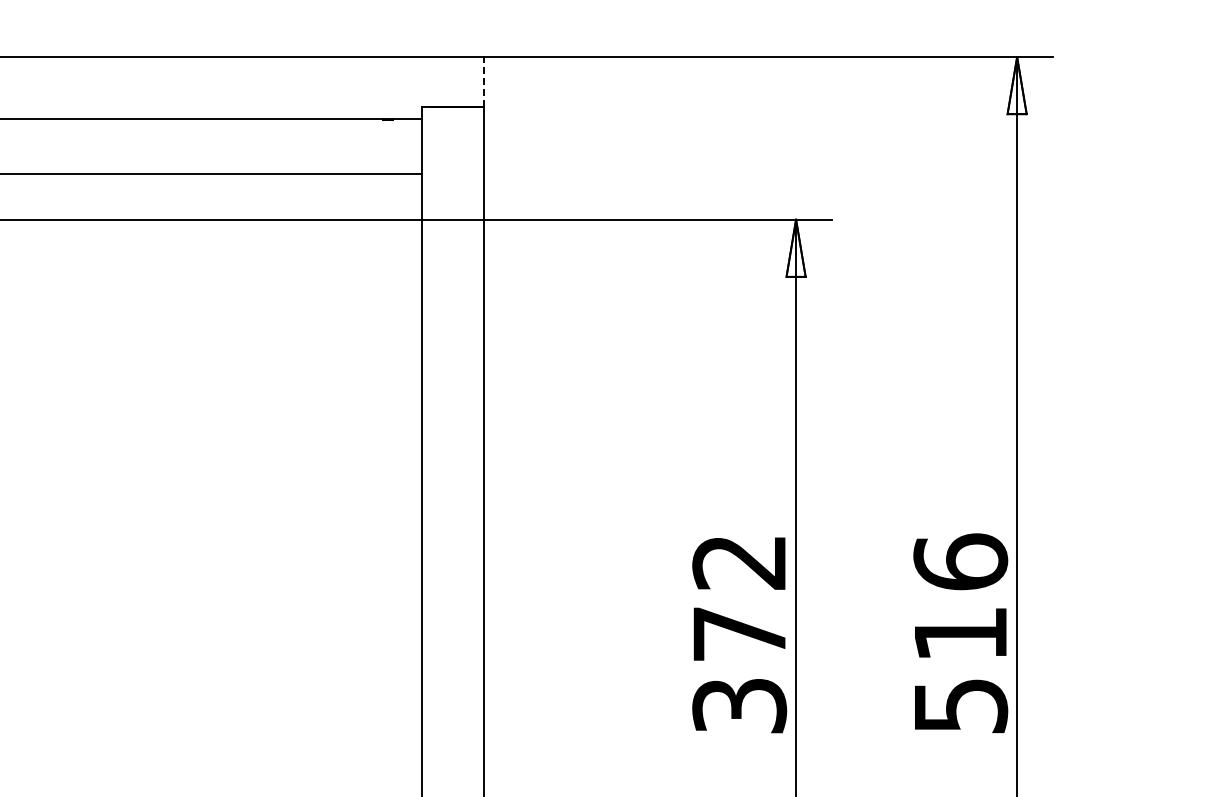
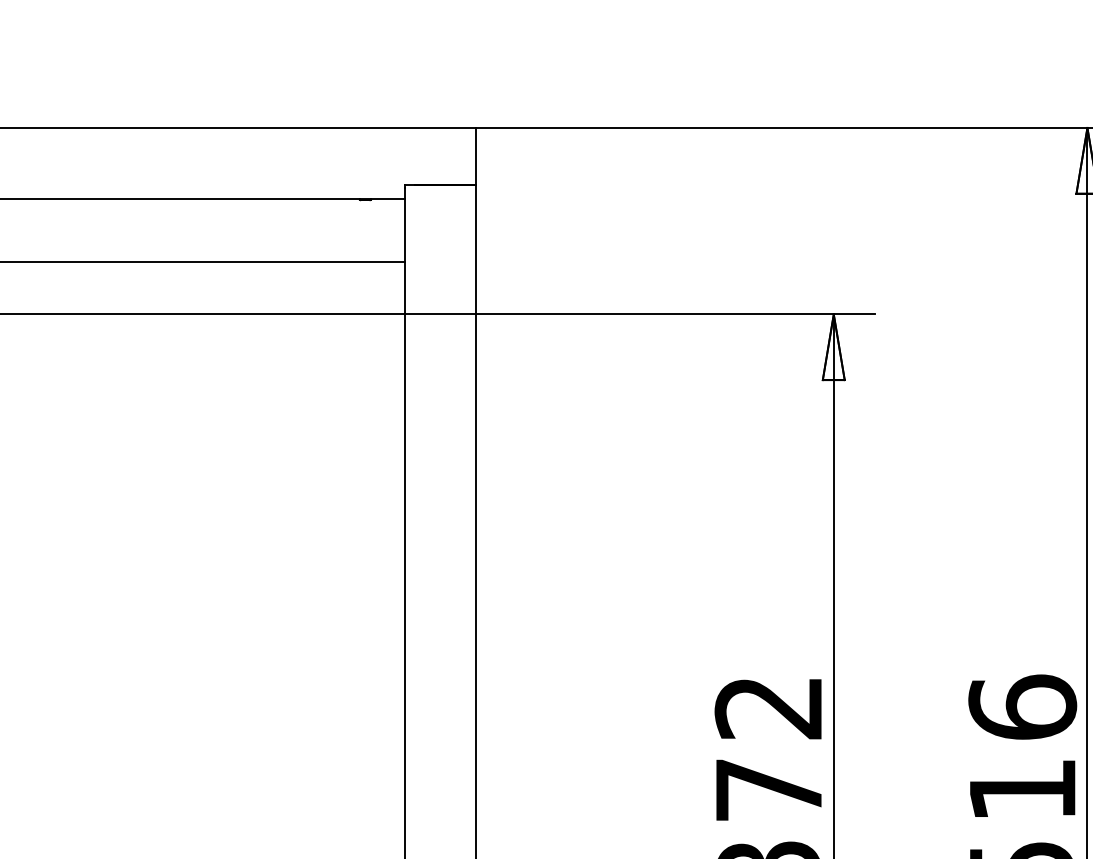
line: (484, 81) -> (476, 155), dashed -> solid

